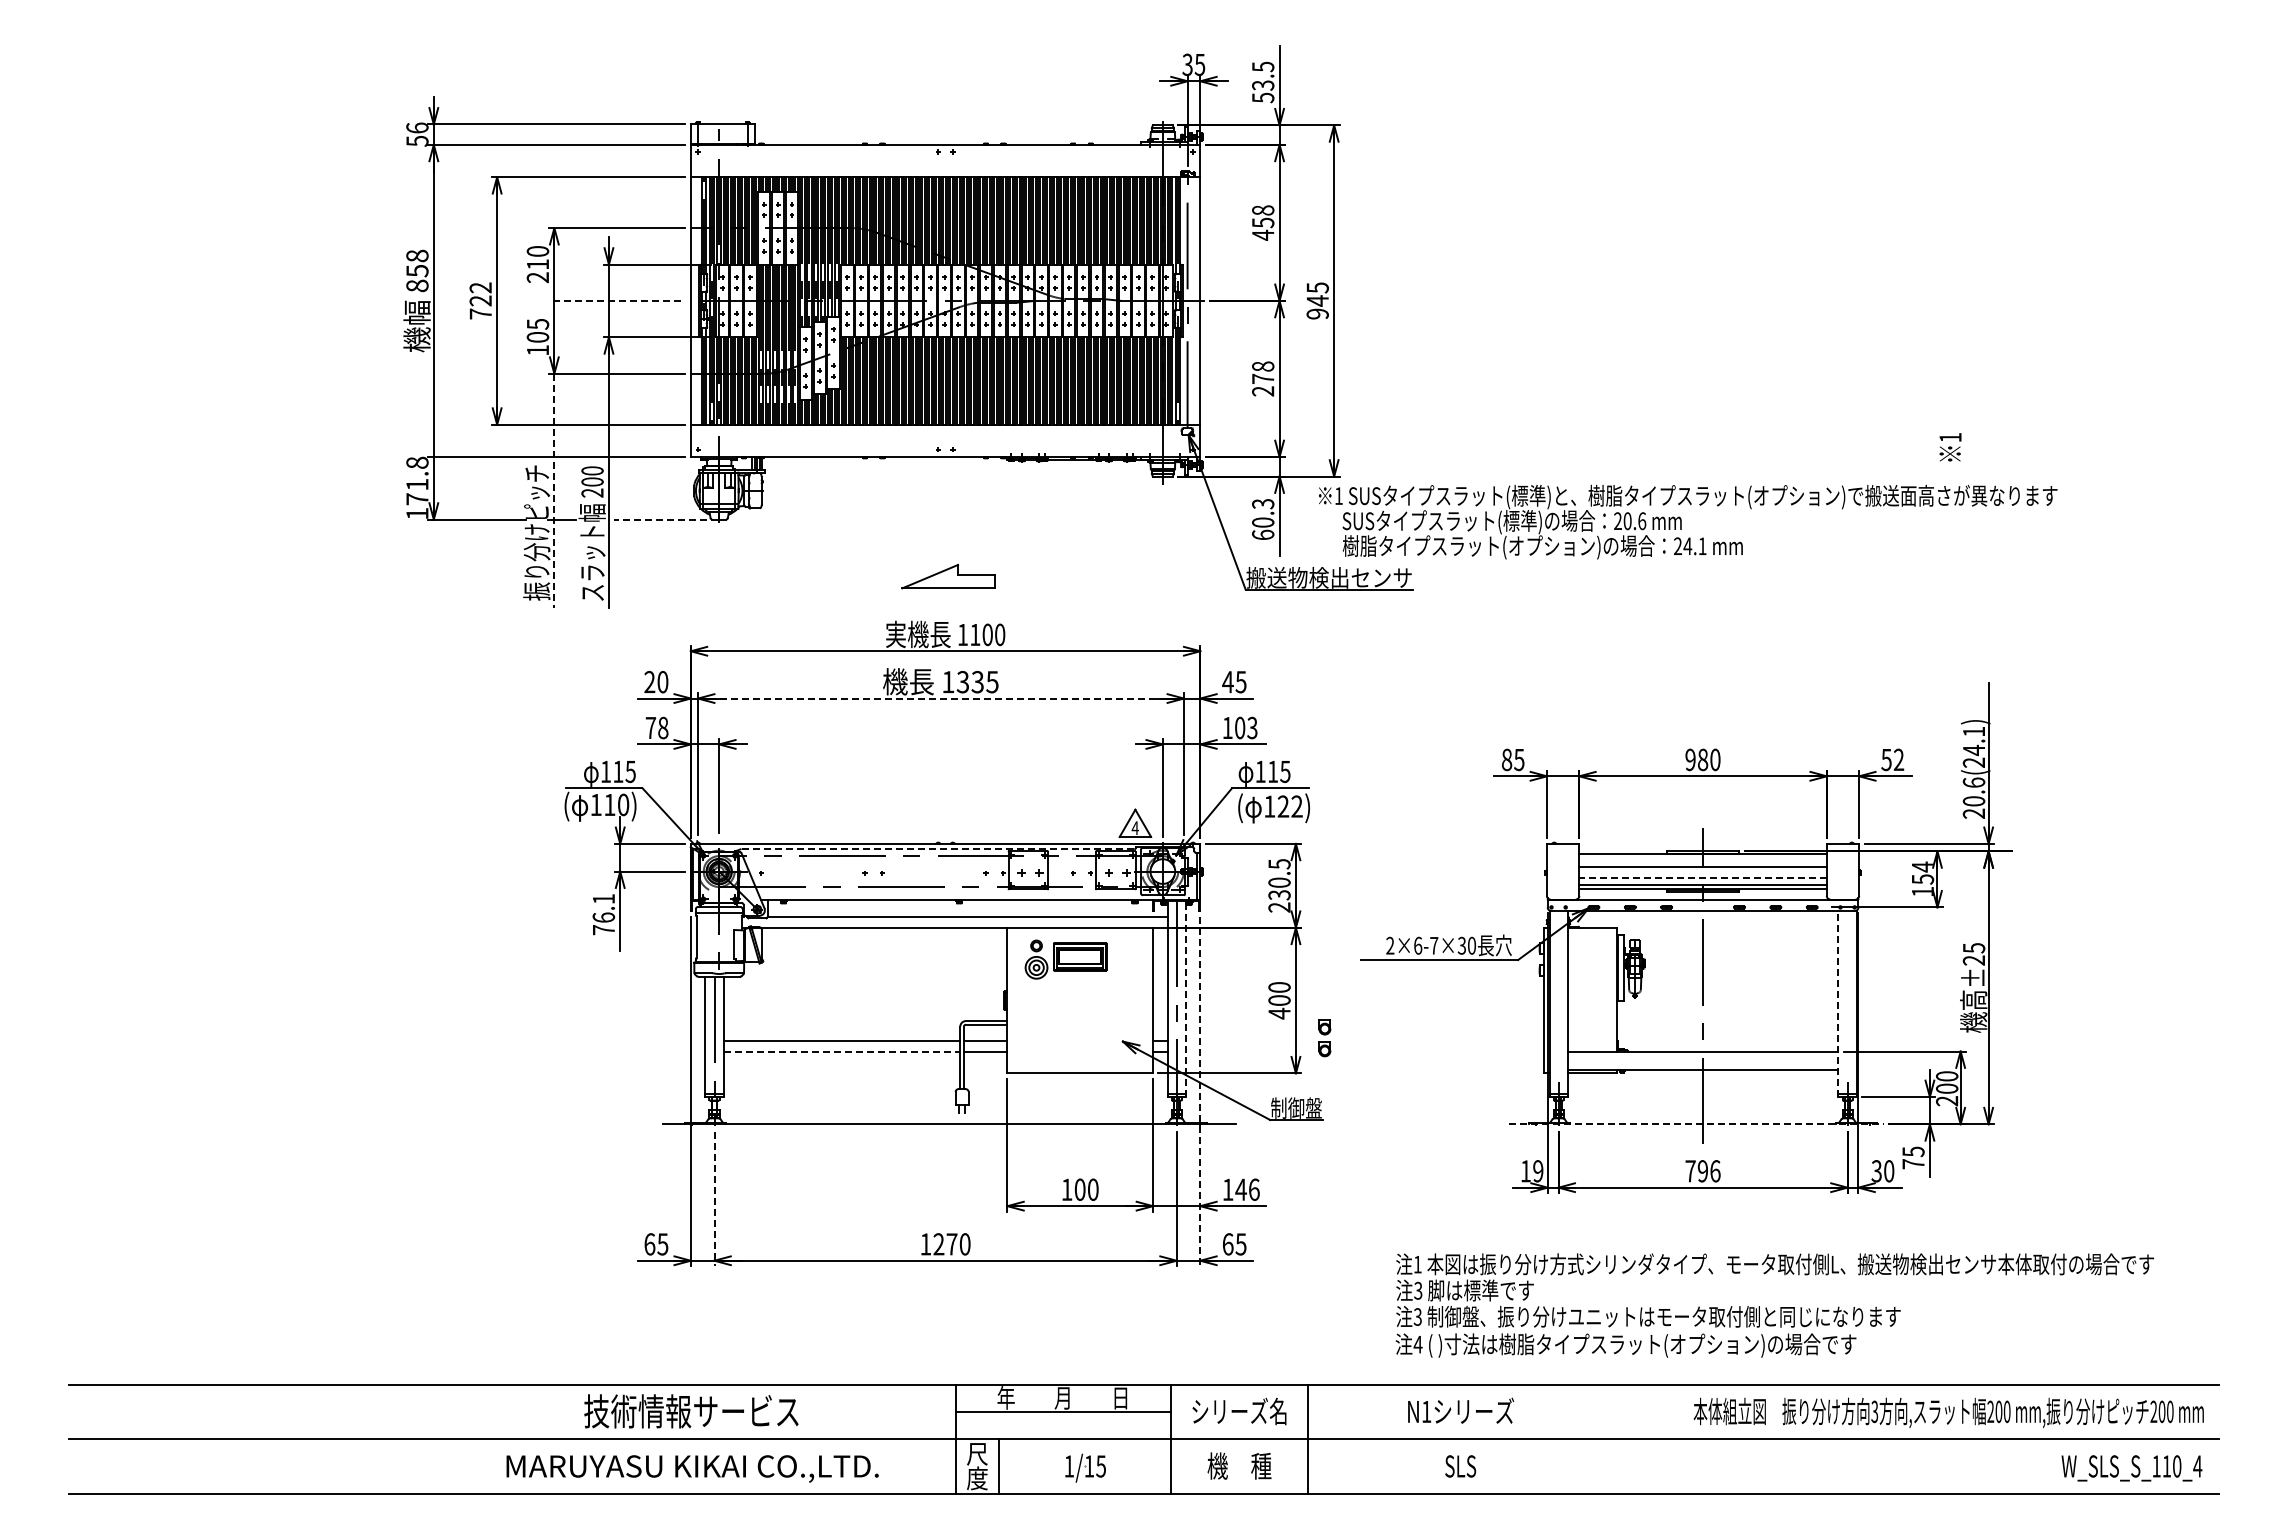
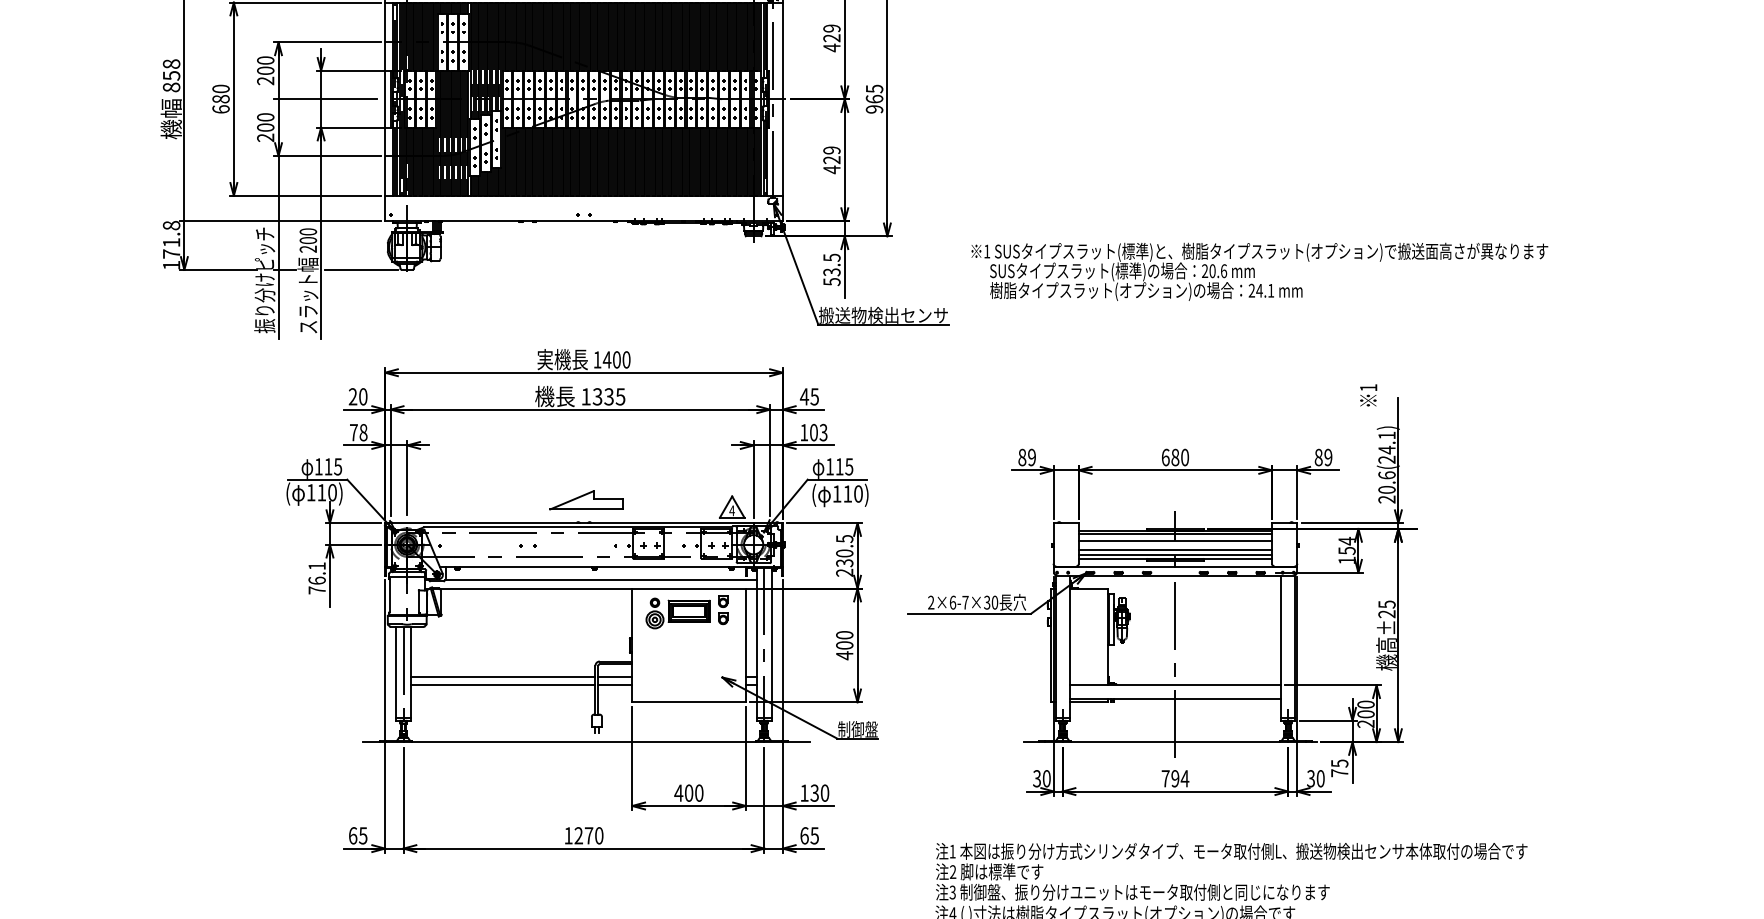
text: (1263, 216) -> (832, 33), 458 -> 429
text: (537, 264) -> (265, 70), 210 -> 200
text: (480, 300) -> (220, 98), 722 -> 680
line: (614, 300) -> (325, 98), dashed -> solid
text: (1317, 300) -> (874, 98), 945 -> 965
text: (537, 336) -> (265, 126), 105 -> 200
text: (1263, 379) -> (832, 160), 278 -> 429
text: (1950, 447) -> (1368, 395), moved
line: (554, 491) -> (278, 247), dashed -> solid
line: (660, 519) -> (361, 269), dashed -> solid
text: (1263, 519) -> (832, 269), 60.3 -> 53.5
text: (1688, 521) -> (1260, 271), moved
part: (948, 576) -> (586, 500), moved
text: (974, 634) -> (606, 359), 1100 -> 1400
line: (941, 698) -> (580, 409), dashed -> solid
text: (1519, 759) -> (1032, 457), 85 -> 89
text: (1690, 759) -> (1165, 457), 980 -> 680
text: (1892, 759) -> (1323, 457), 52 -> 89
text: (1289, 806) -> (852, 493), 122) -> 110)
line: (937, 849) -> (577, 527), dashed -> solid
line: (1702, 858) -> (1174, 534), added
line: (1703, 878) -> (1175, 550), dashed -> solid
line: (1185, 999) -> (771, 644), dashed -> solid
line: (1838, 1004) -> (1281, 648), dashed -> solid
part: (1324, 1038) -> (722, 610), moved
line: (842, 1051) -> (503, 685), dashed -> solid
line: (1200, 1091) -> (783, 716), dashed -> solid
line: (1696, 1124) -> (1170, 742), dashed -> solid
text: (1531, 1171) -> (1041, 778), 19 -> 30
text: (1714, 1171) -> (1184, 778), 796 -> 794
text: (1066, 1189) -> (678, 792), 100 -> 400
text: (1247, 1189) -> (819, 792), 146 -> 130
line: (714, 1199) -> (403, 800), dashed -> solid
text: (1418, 1290) -> (953, 871), 3 -> 2

